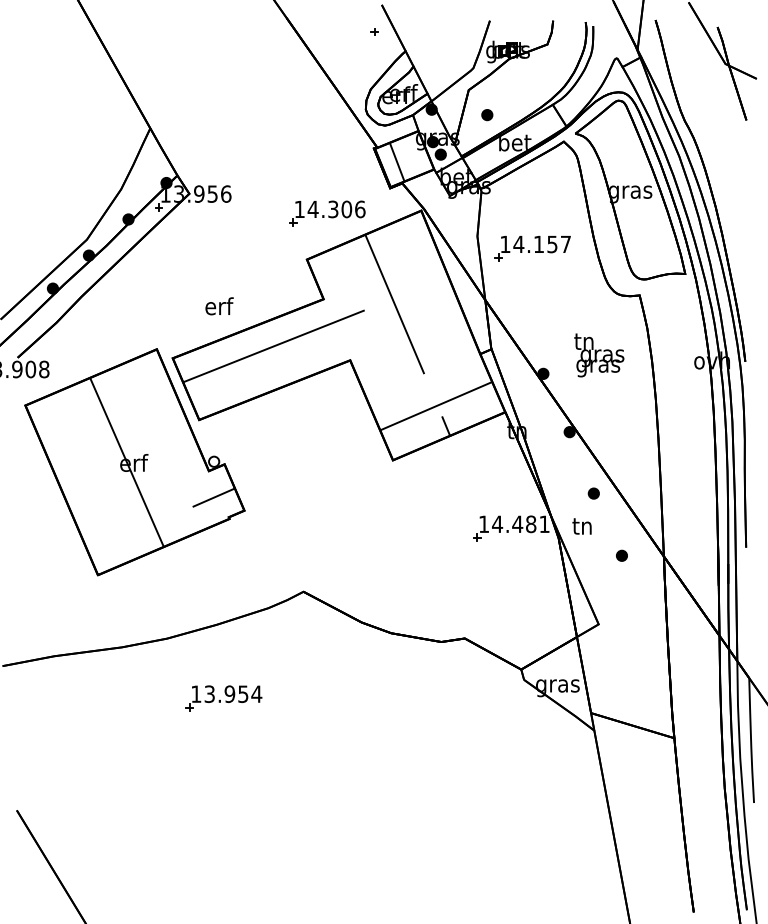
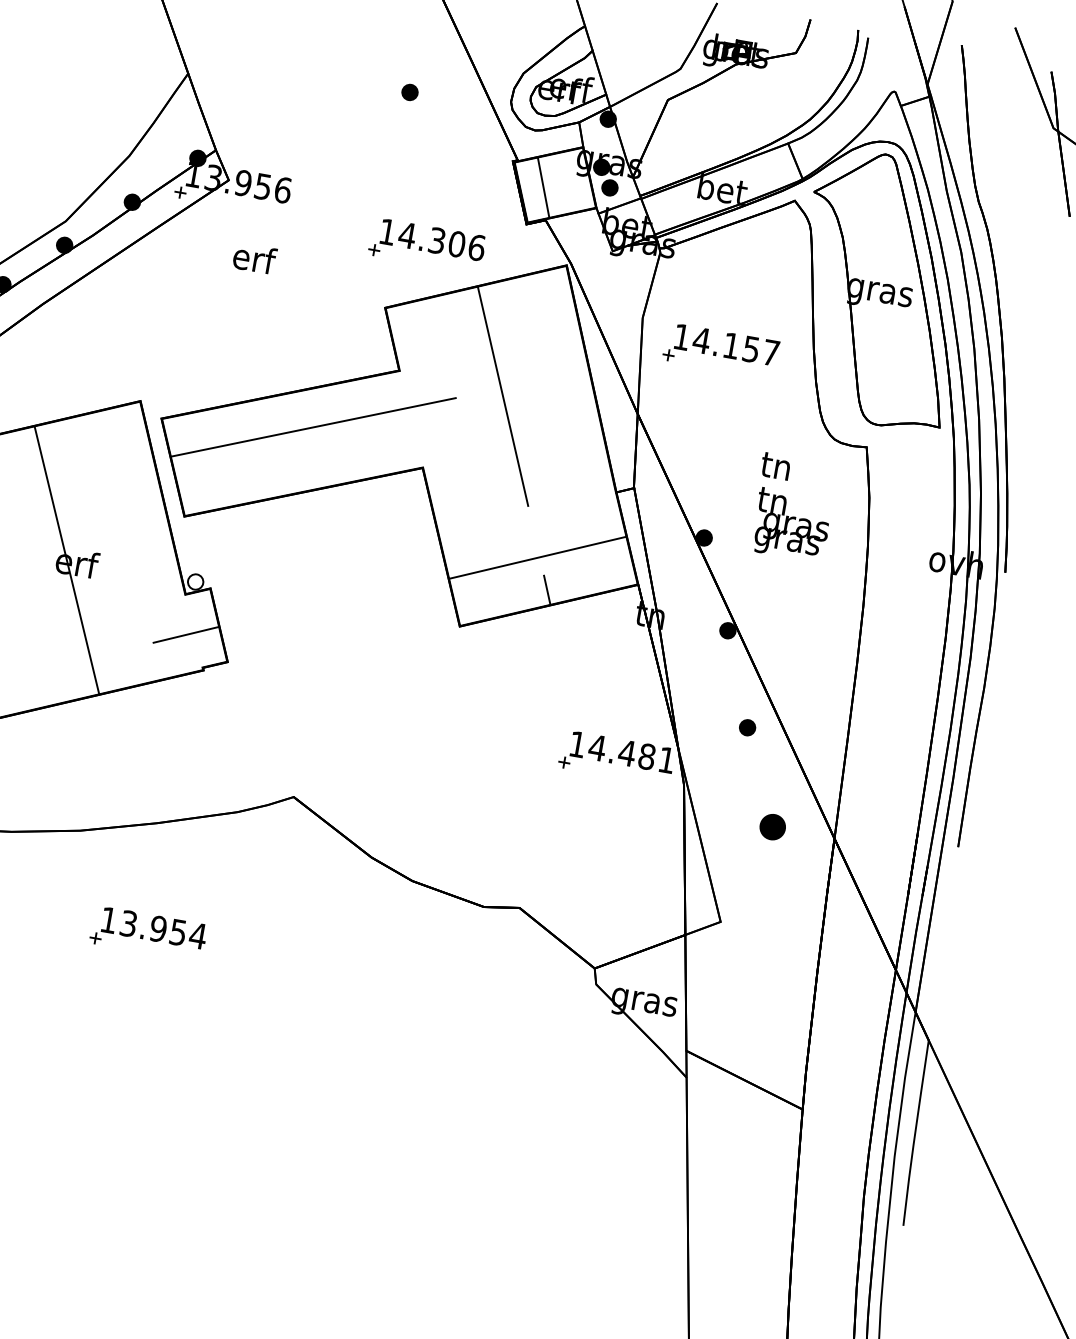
part: (487, 115) -> (410, 93), moved
text: (219, 306) -> (254, 258), moved
text: (581, 526) -> (774, 466), moved
part: (621, 555) -> (772, 826), size x1.6

